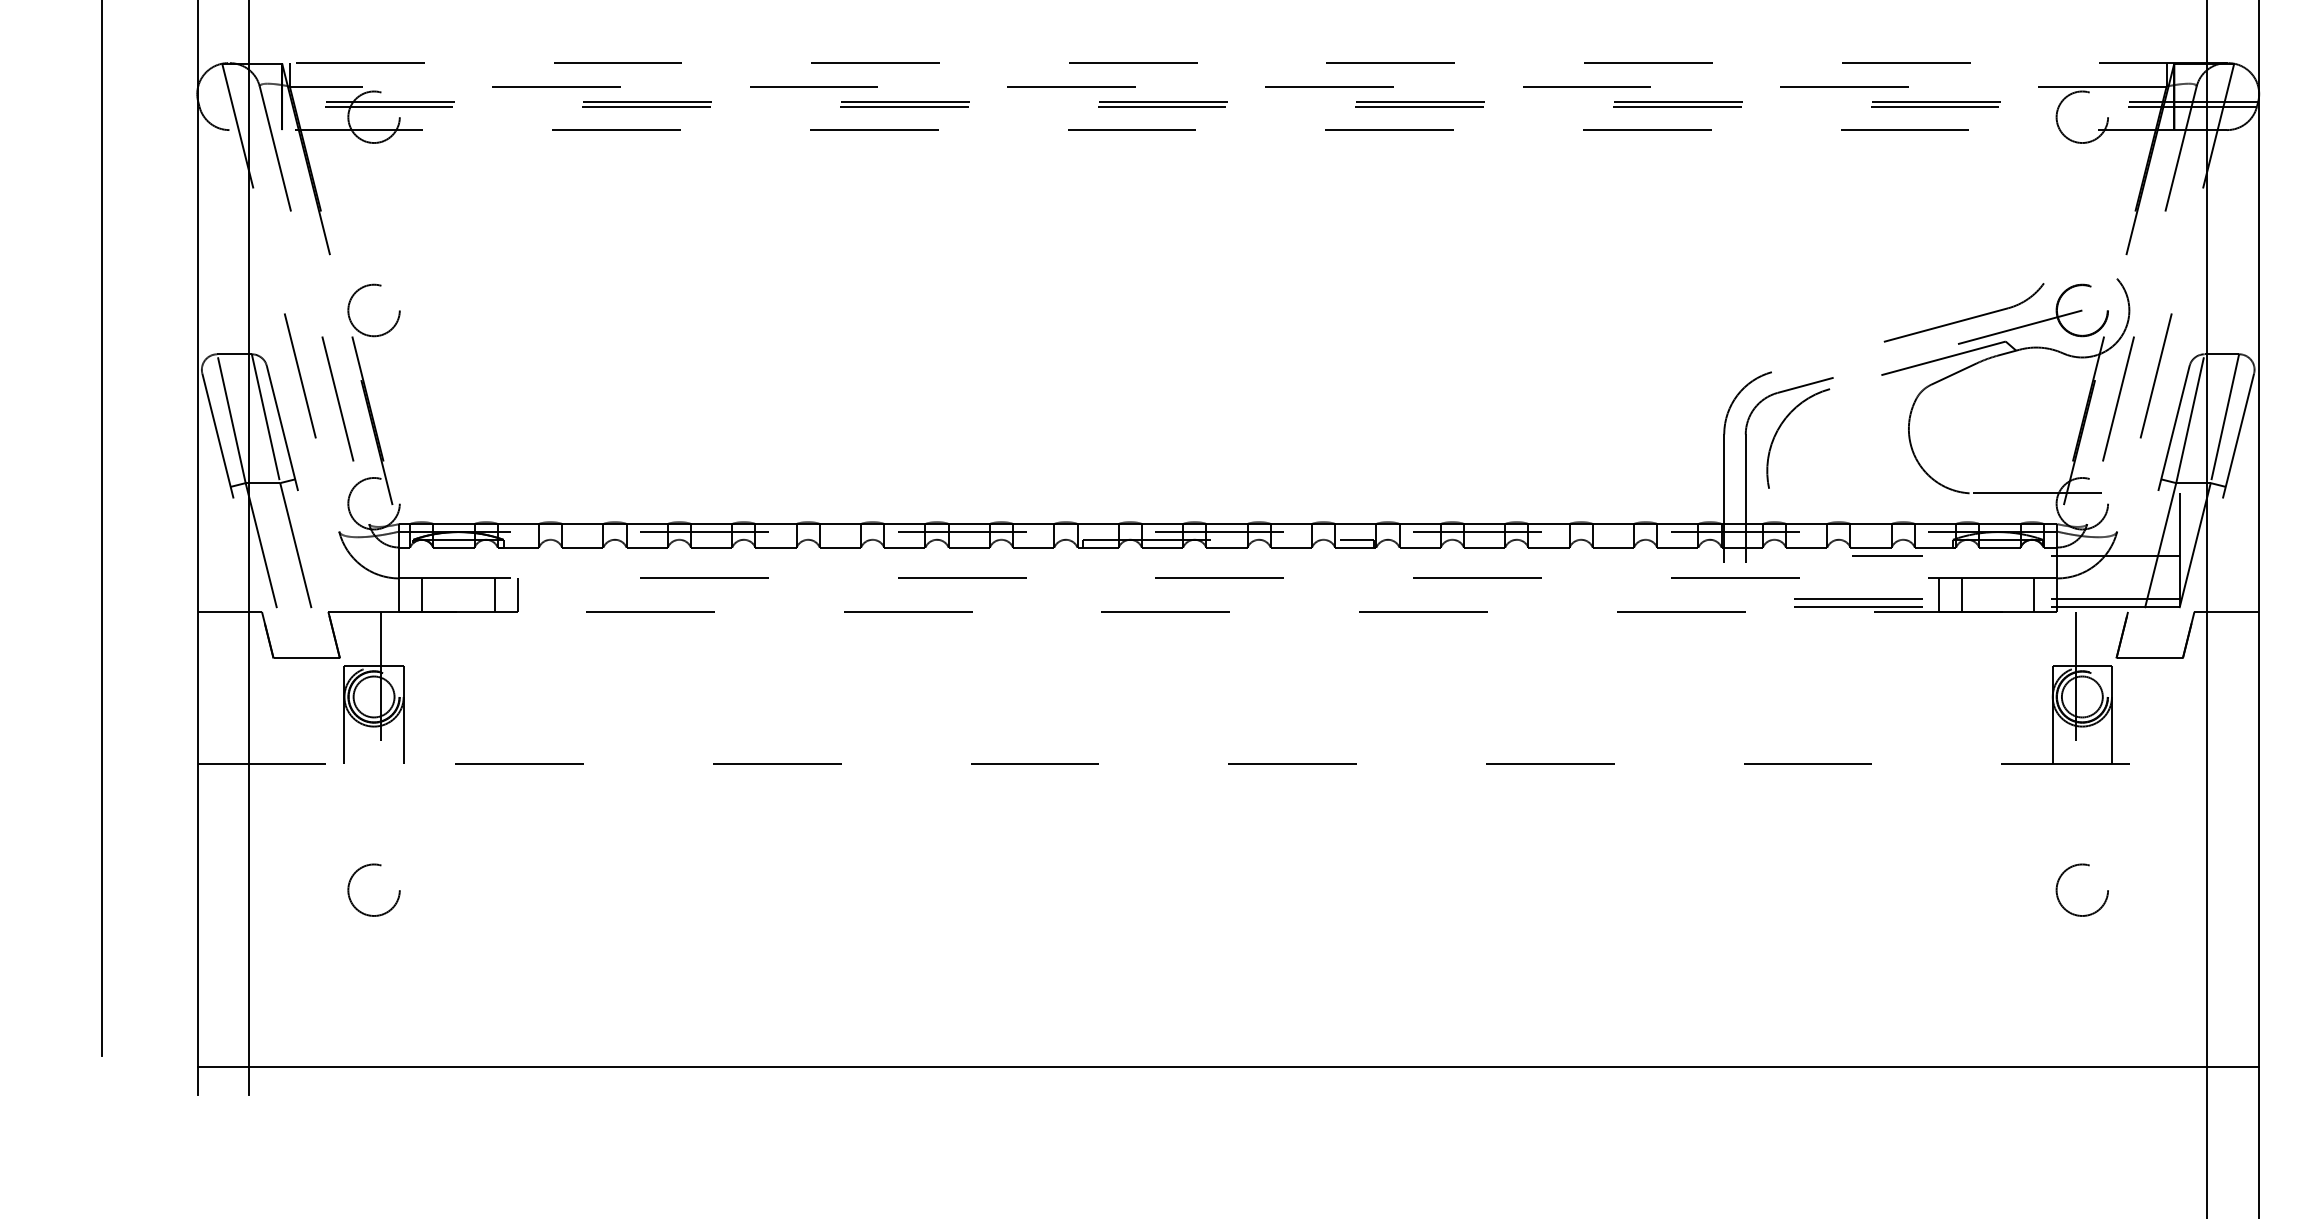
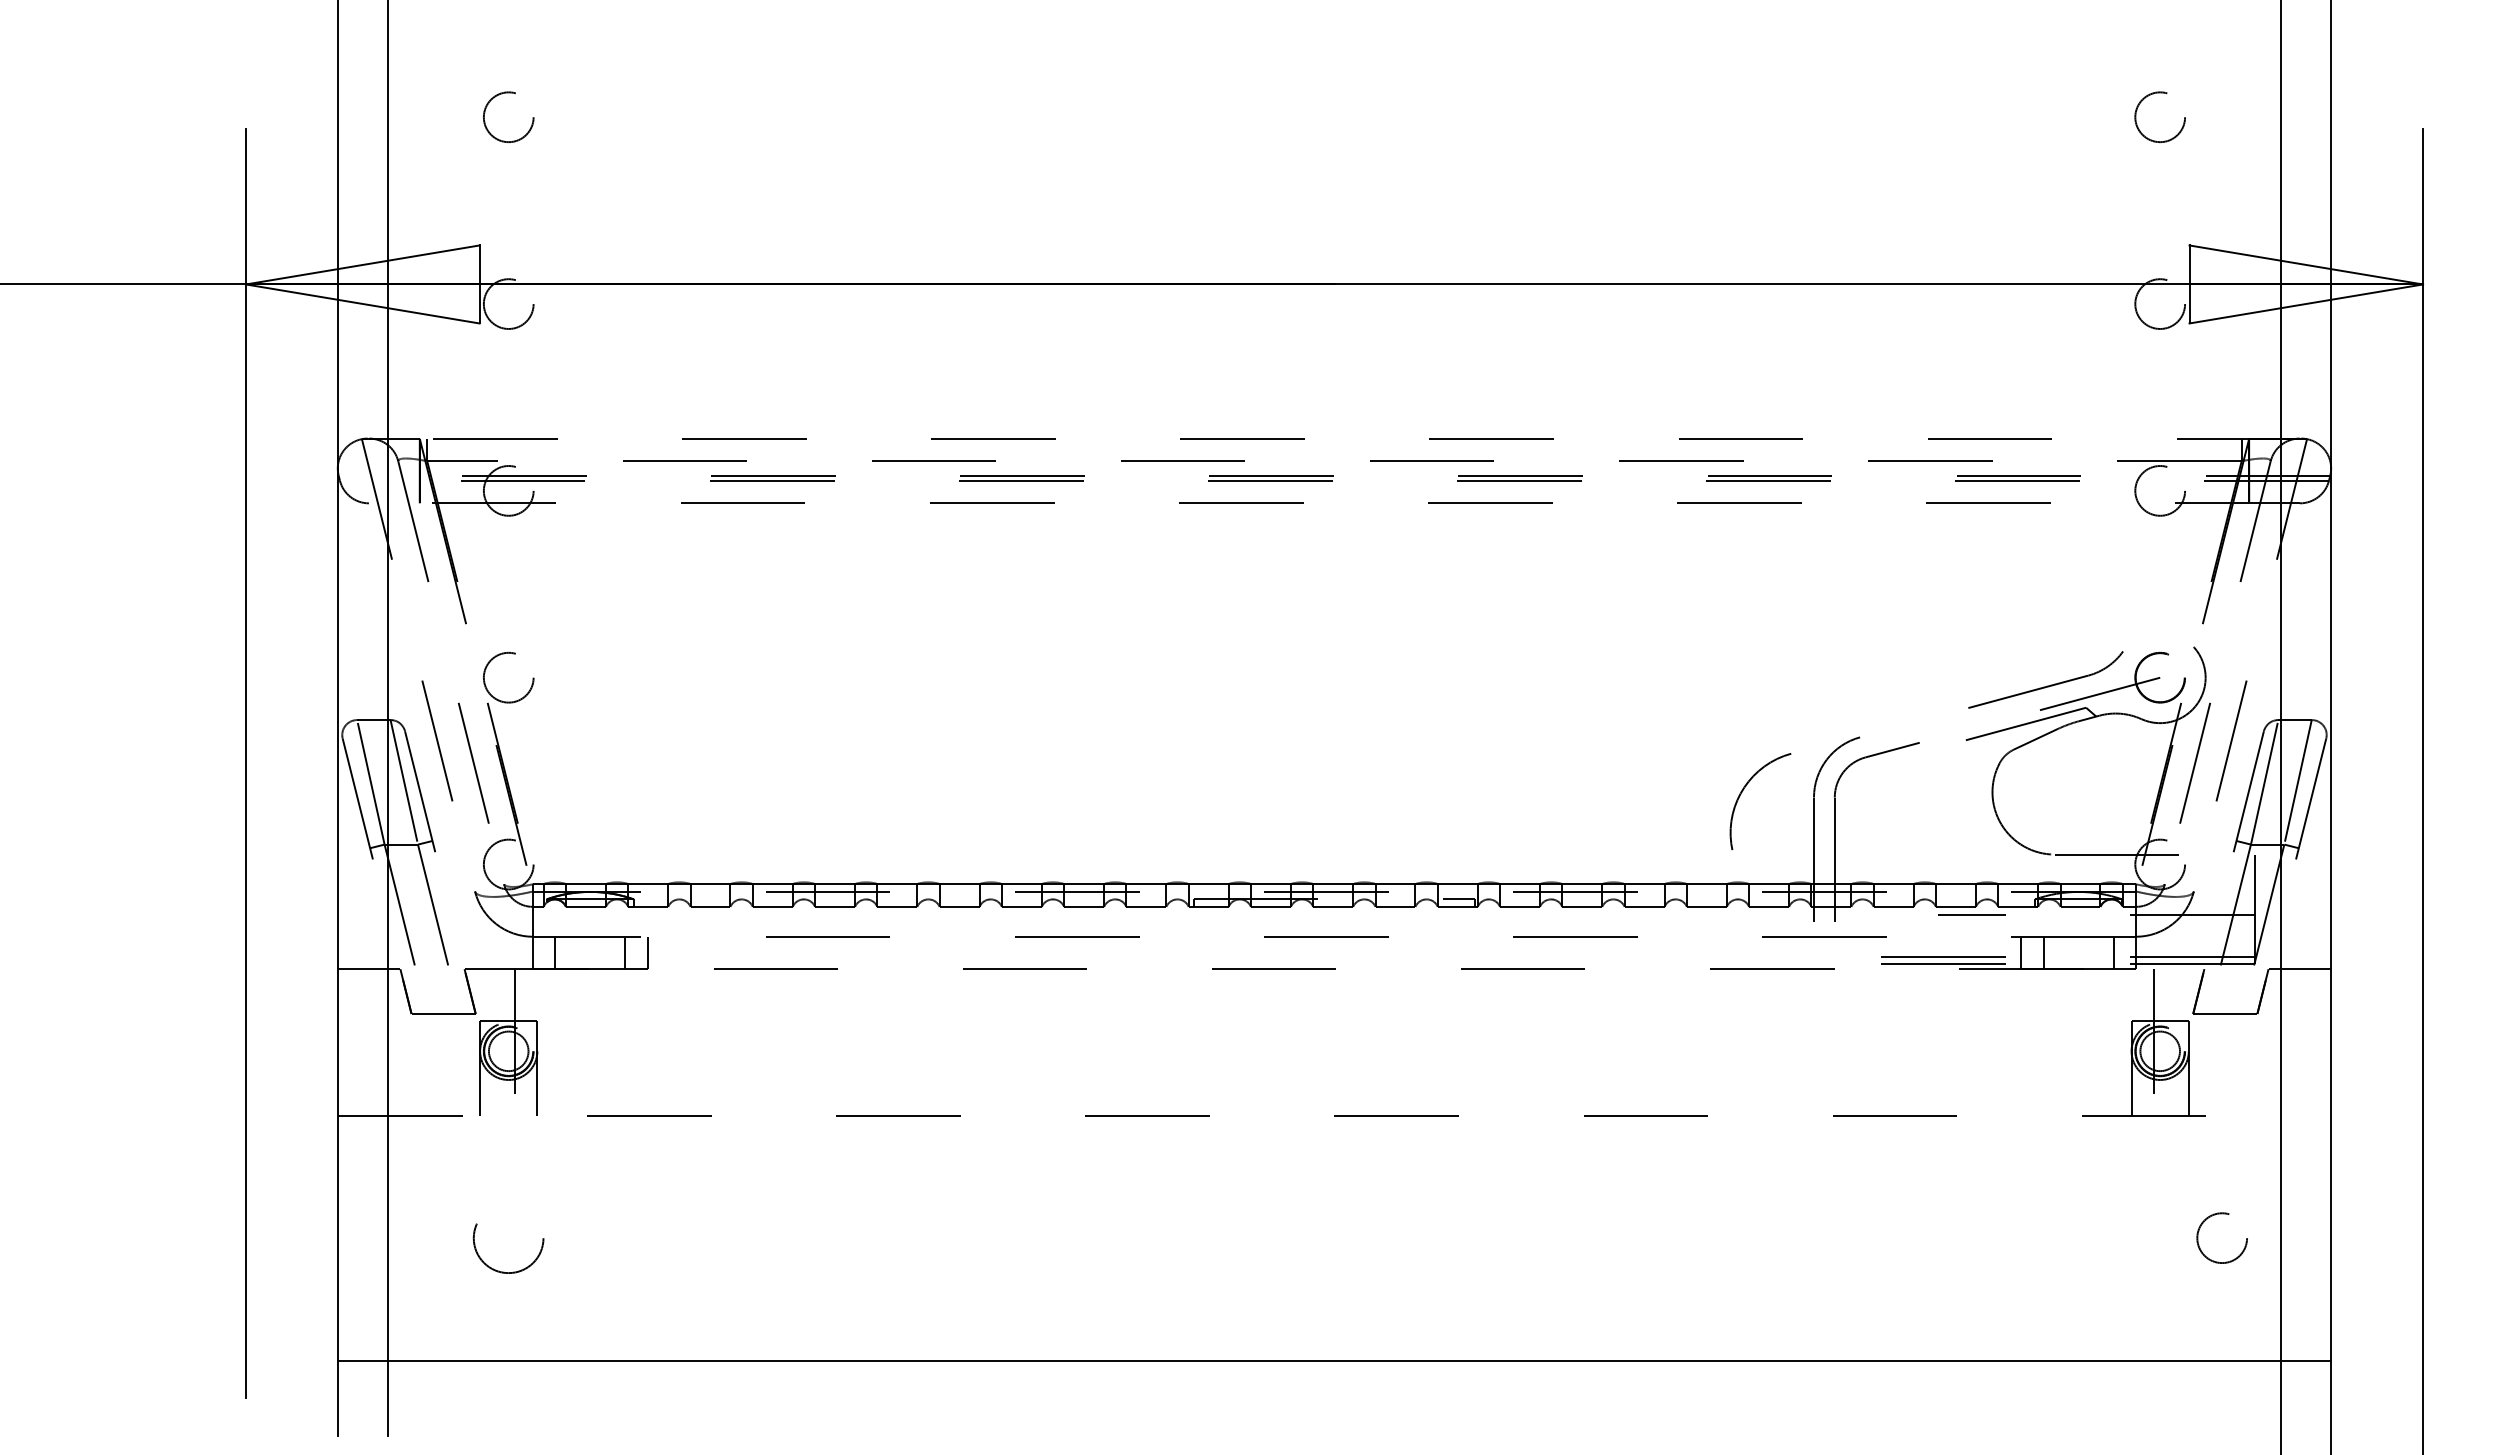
arc: (1781, 426) -> (1744, 789), moved
circle: (373, 889) -> (508, 1237), size x1.4
circle: (2081, 889) -> (2221, 1237), moved
line: (1228, 1067) -> (1334, 1360), moved

